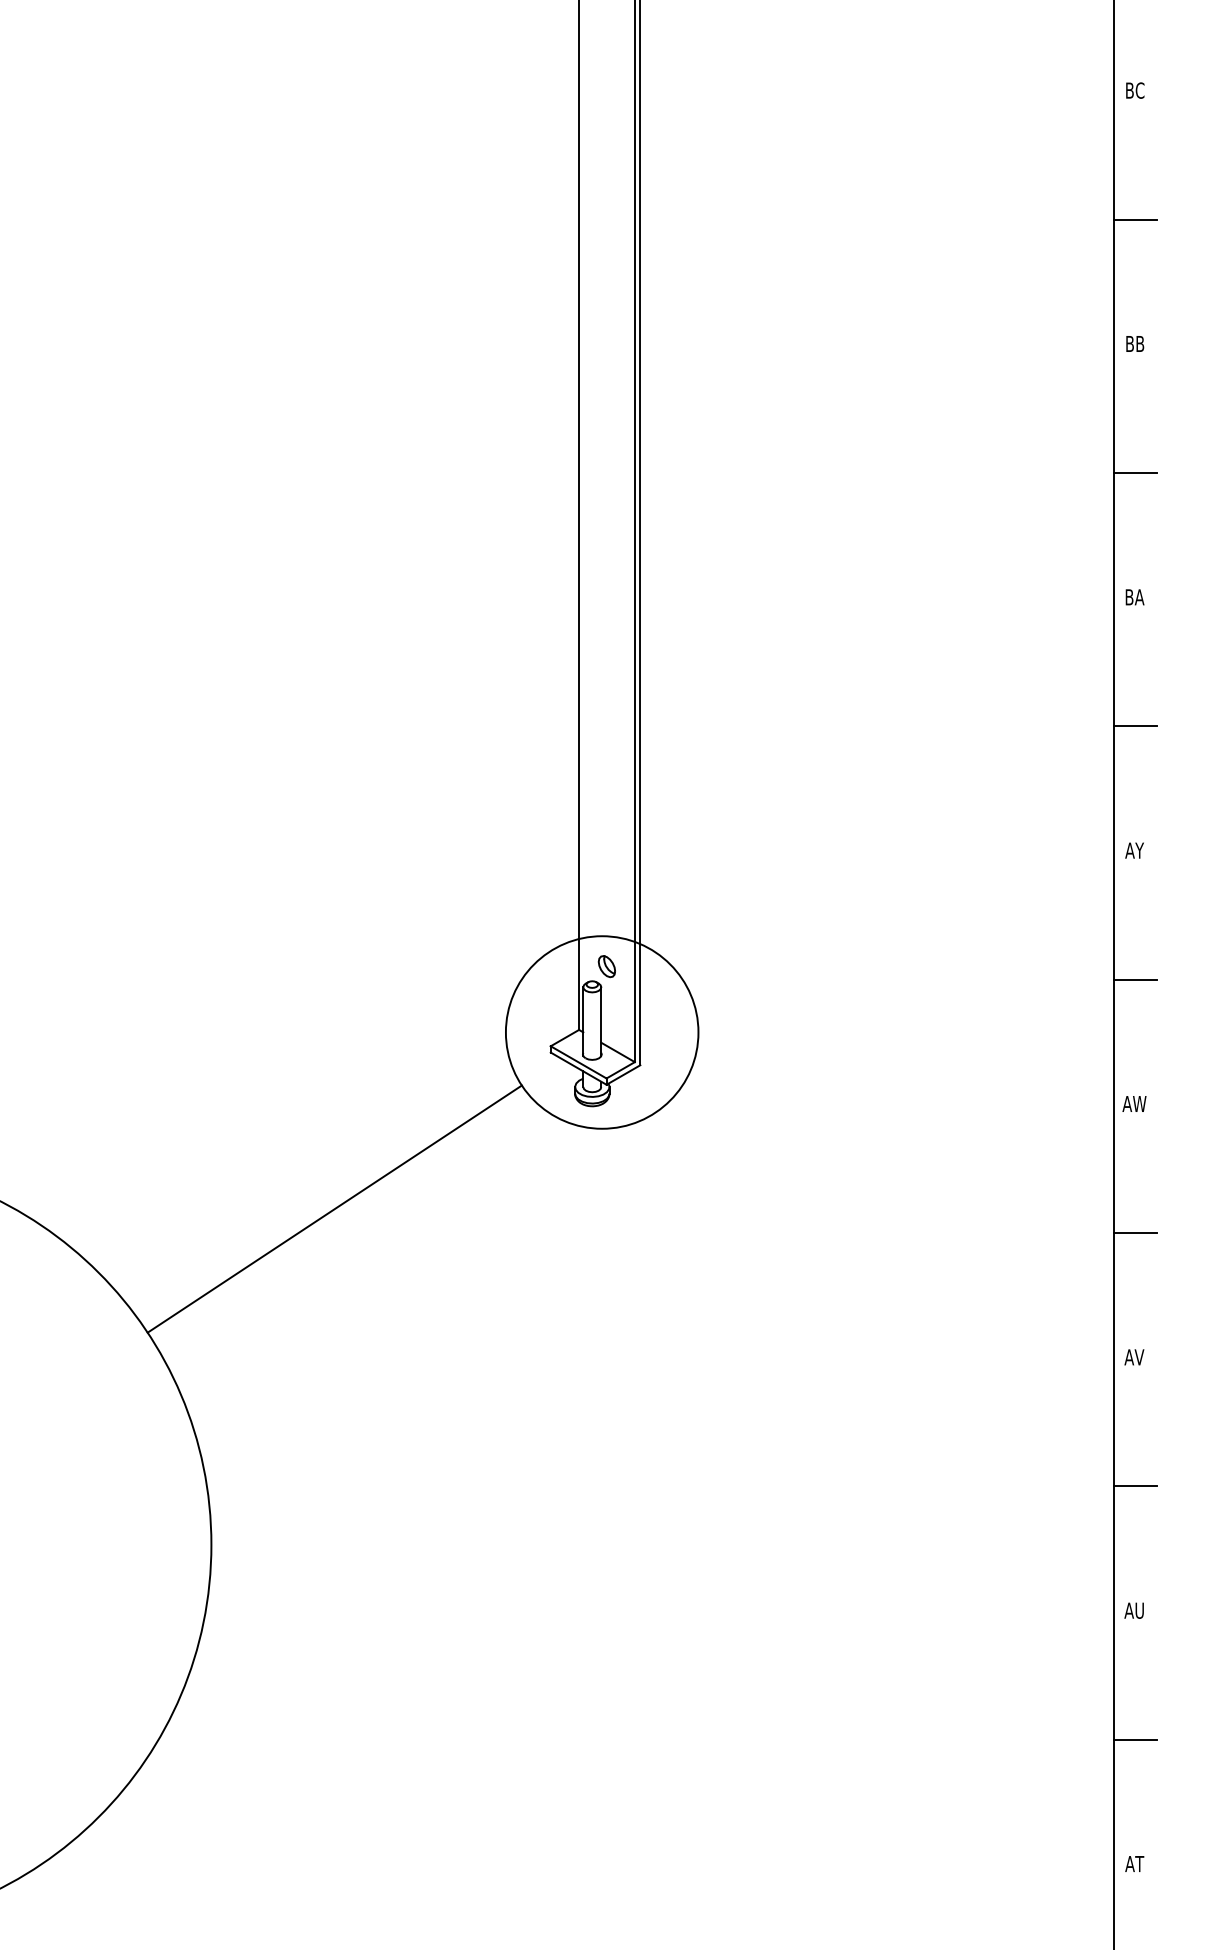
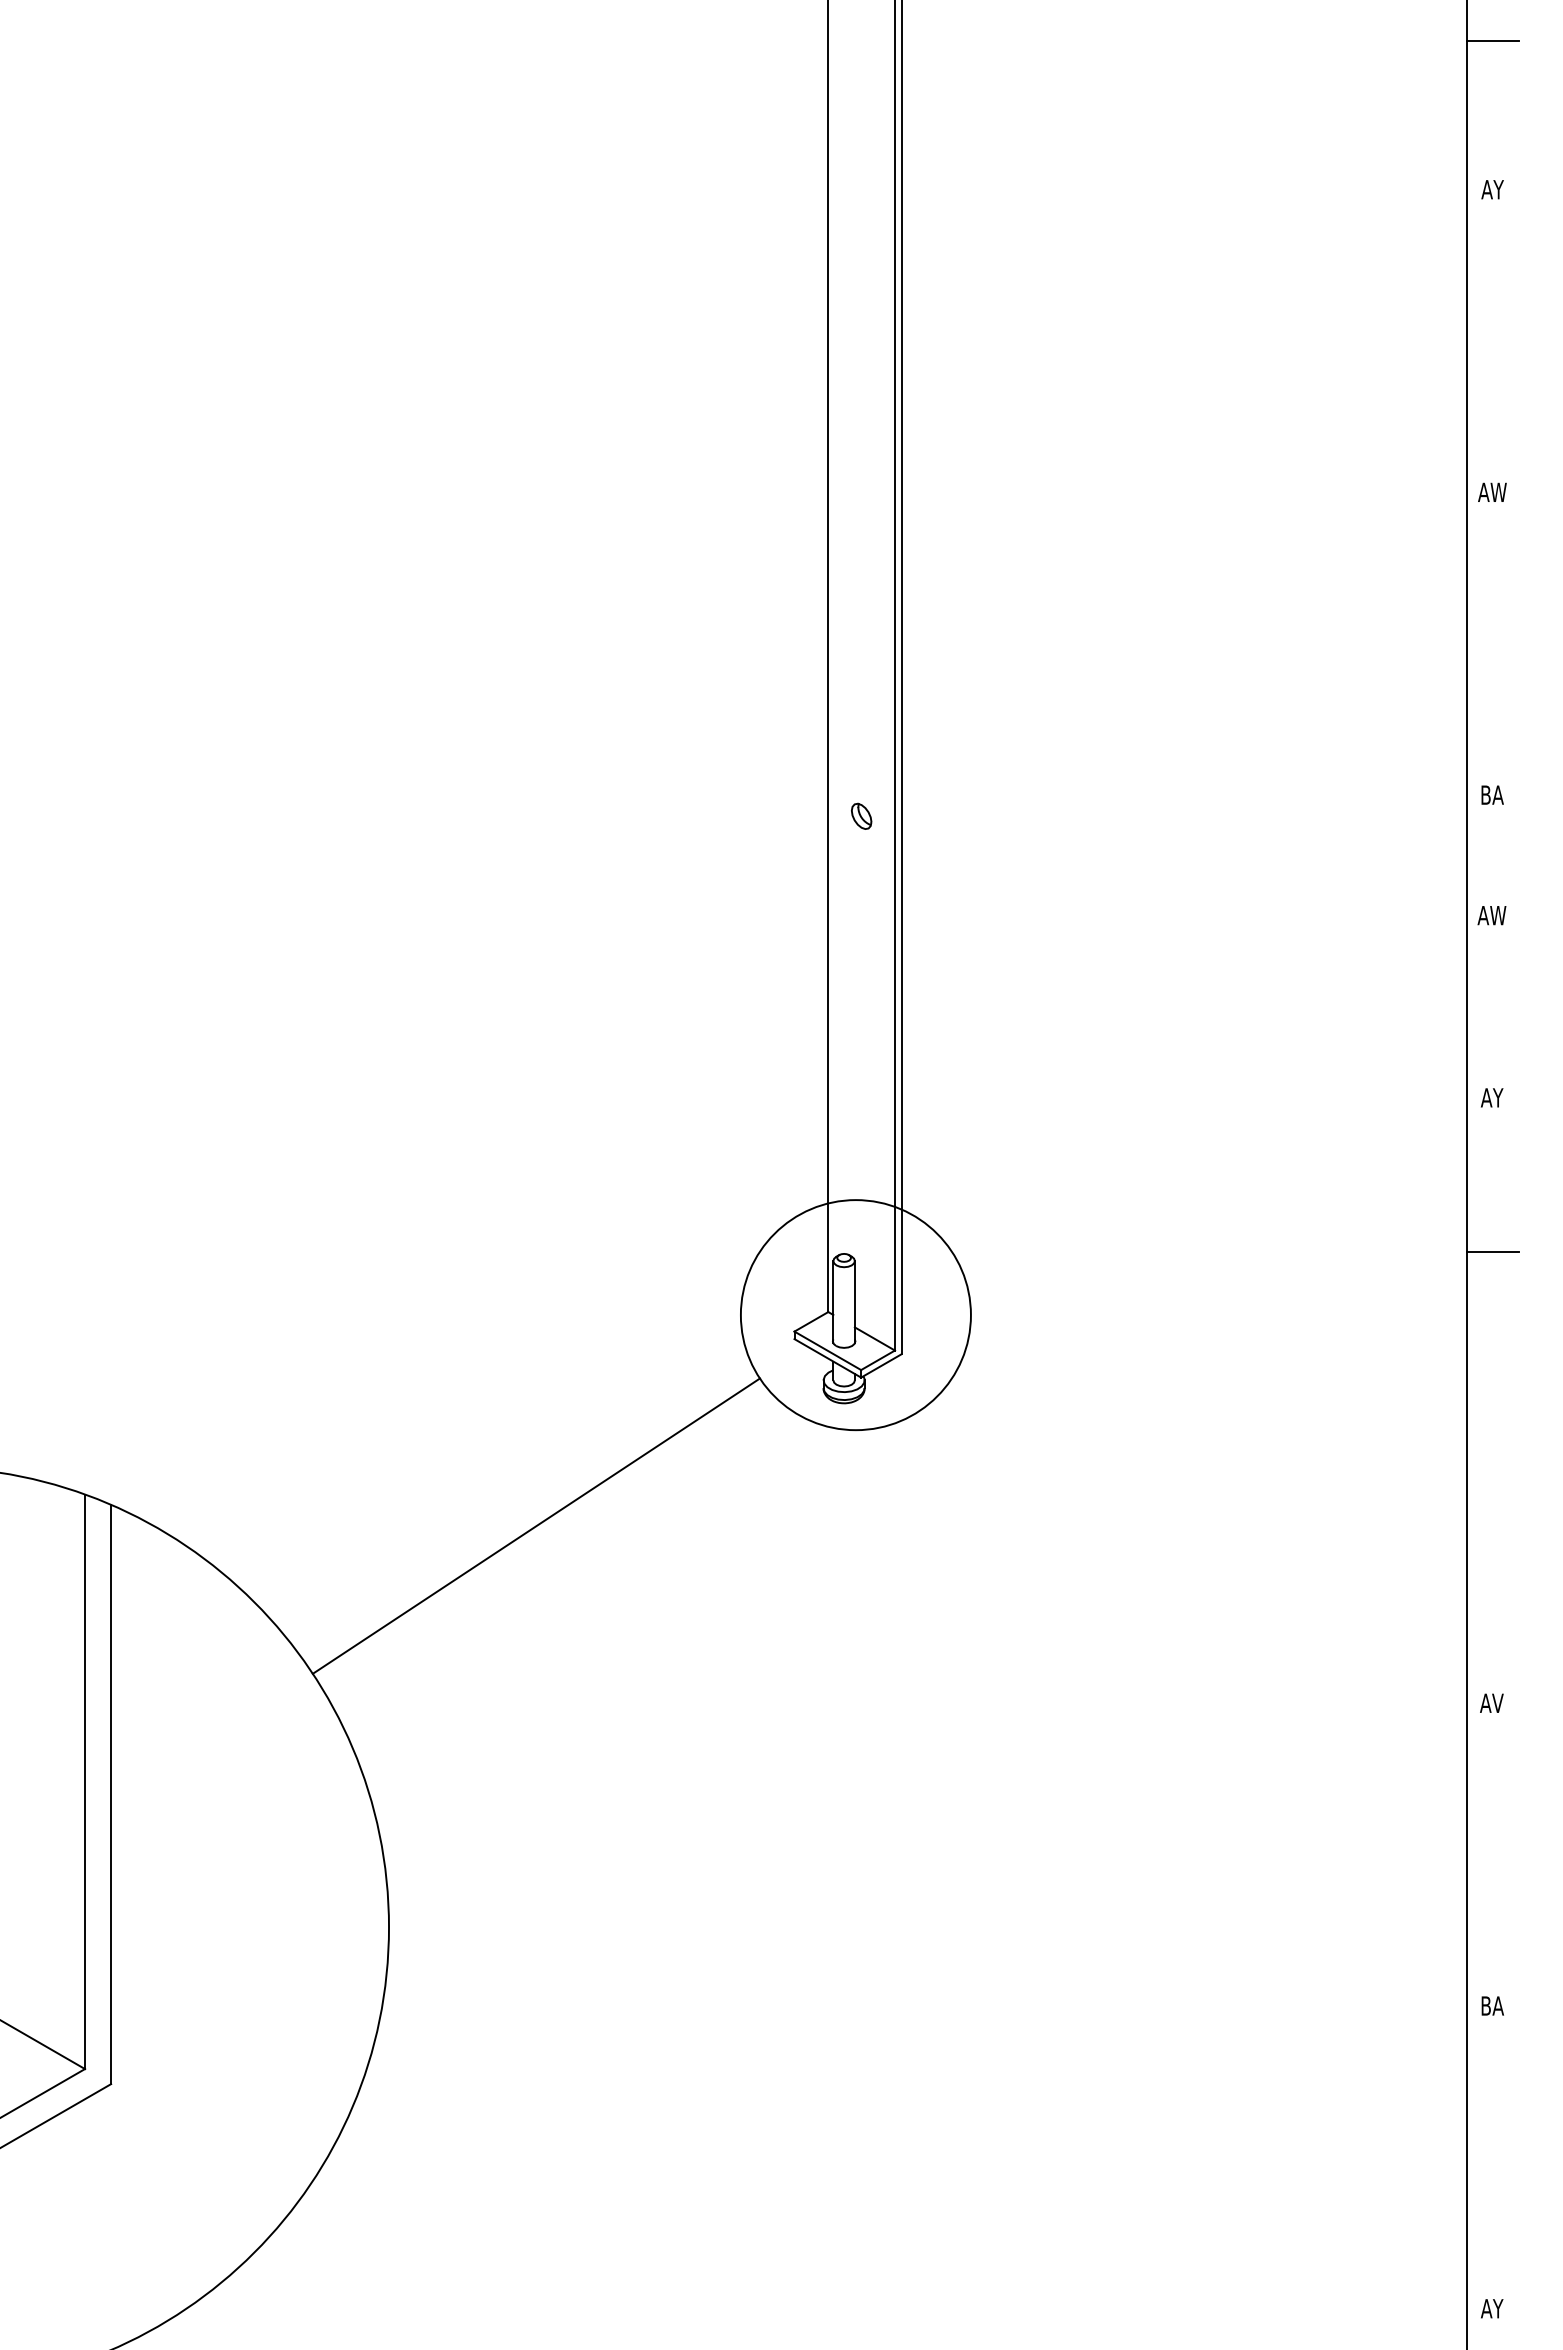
text: (1134, 90) -> (1492, 189), BC -> AY
line: (1134, 219) -> (1492, 343), removed
text: (1134, 343) -> (1492, 491), BB -> AW
line: (1134, 472) -> (1492, 646), removed
line: (1134, 726) -> (1492, 949), removed
part: (606, 965) -> (861, 815), moved
text: (1134, 1103) -> (1491, 915), moved
line: (1134, 1232) -> (1492, 1554), removed
line: (1134, 1486) -> (1492, 1857), removed
text: (1134, 1610) -> (1491, 2005), AU -> BA
line: (1134, 1739) -> (1492, 2160), removed
text: (1139, 1859) -> (1497, 2303), AT -> AY

